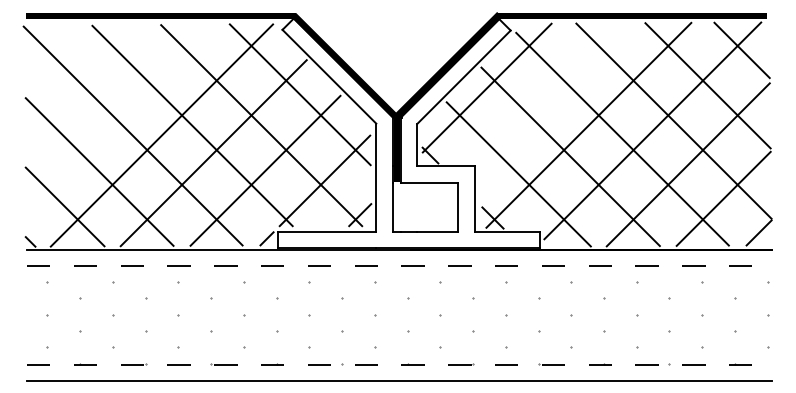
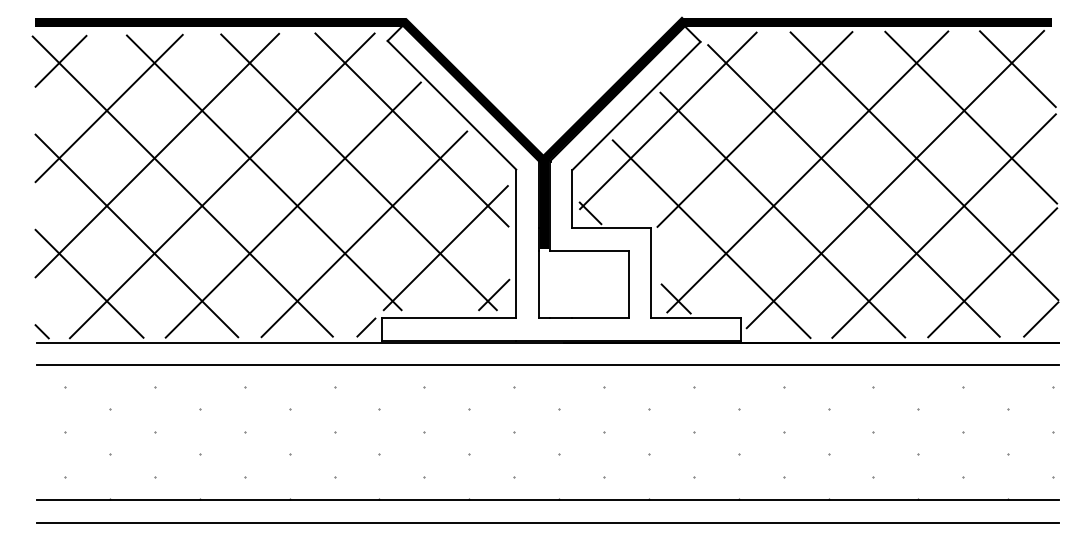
line: (43, 44) -> (60, 60), added
line: (78, 79) -> (108, 108), added
line: (550, 94) -> (754, 129), added
line: (114, 113) -> (157, 155), added
line: (399, 266) -> (548, 365), dashed -> solid
line: (399, 364) -> (548, 500), dashed -> solid

